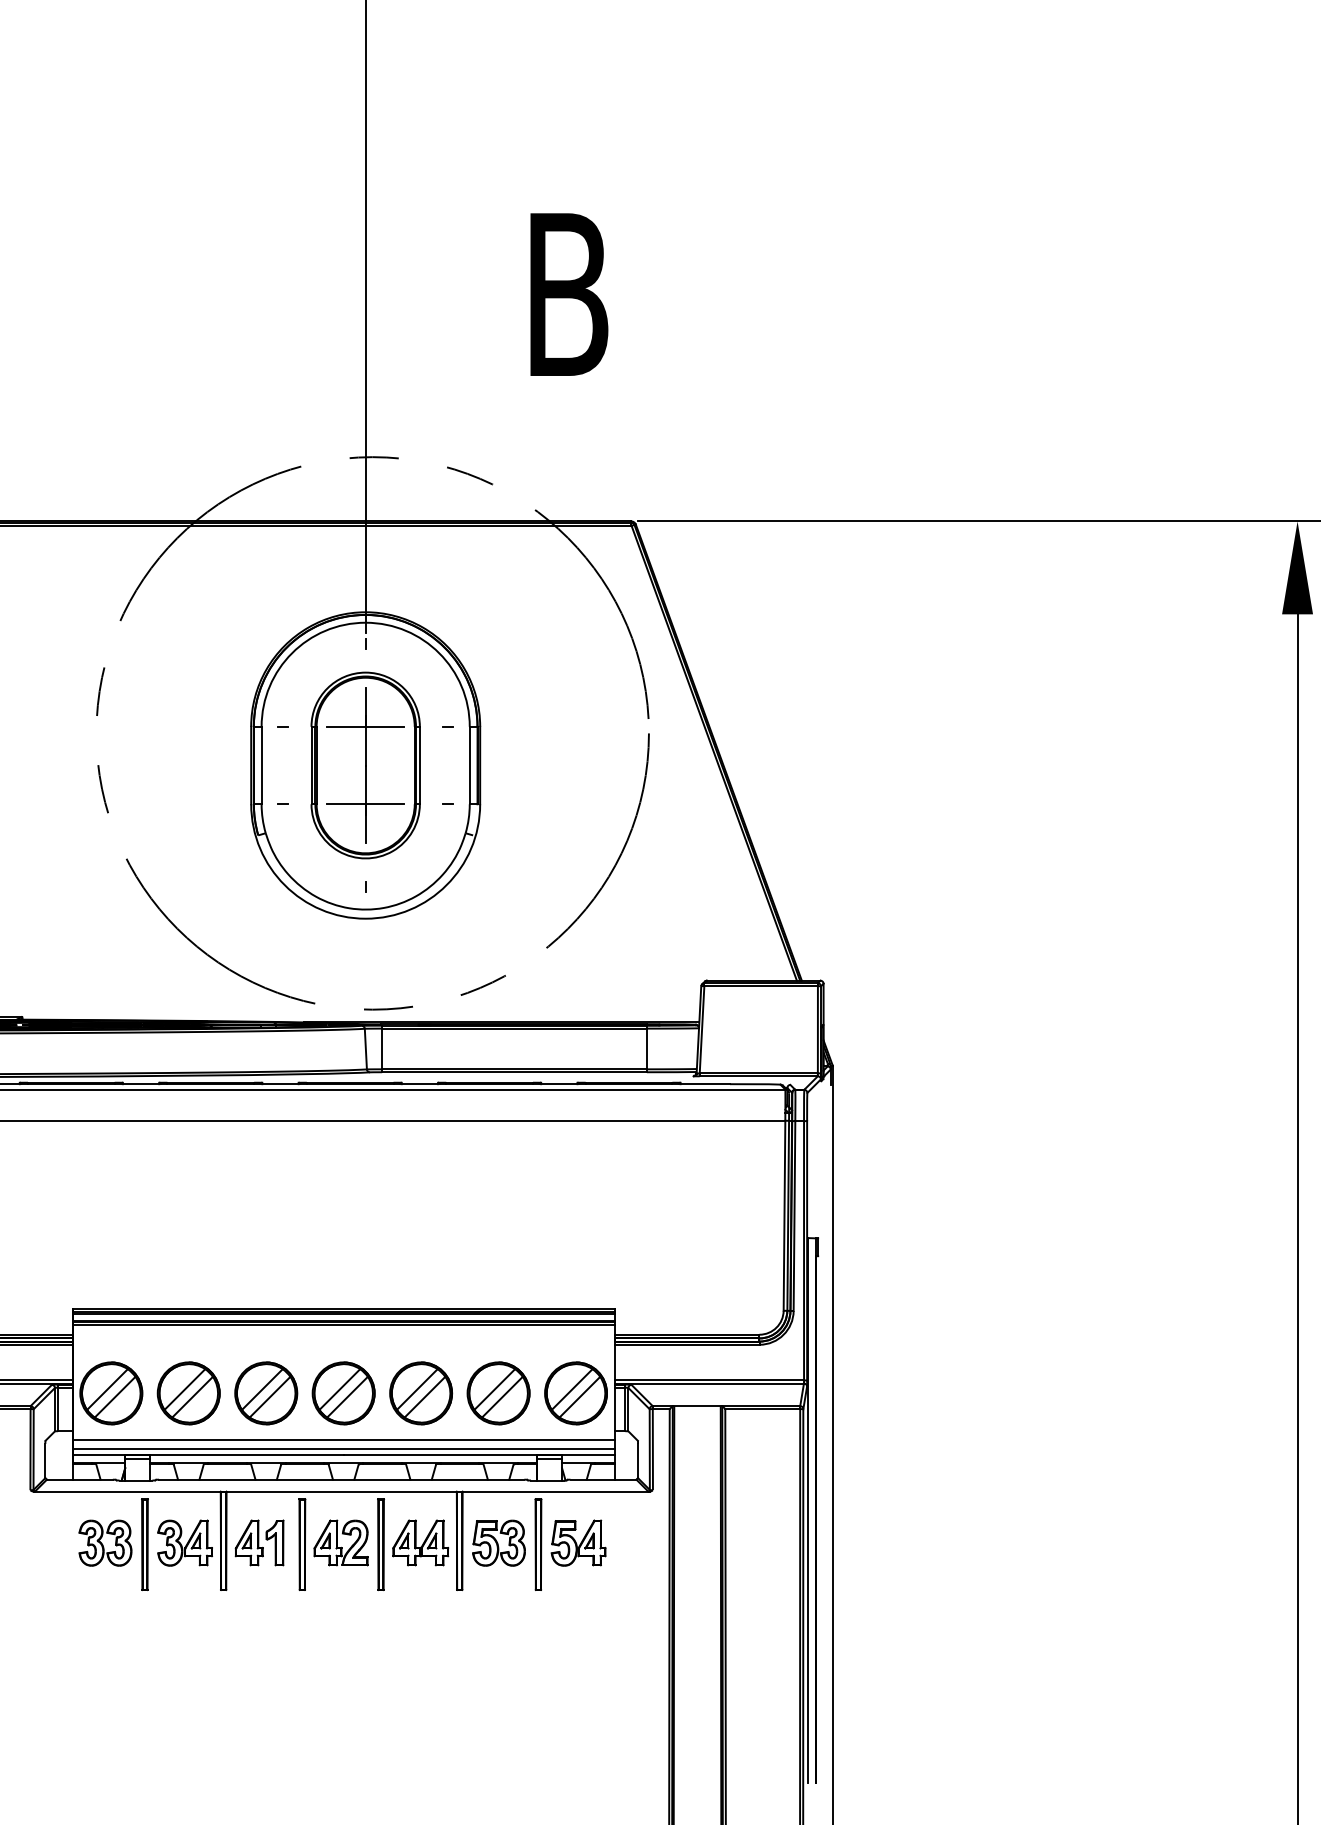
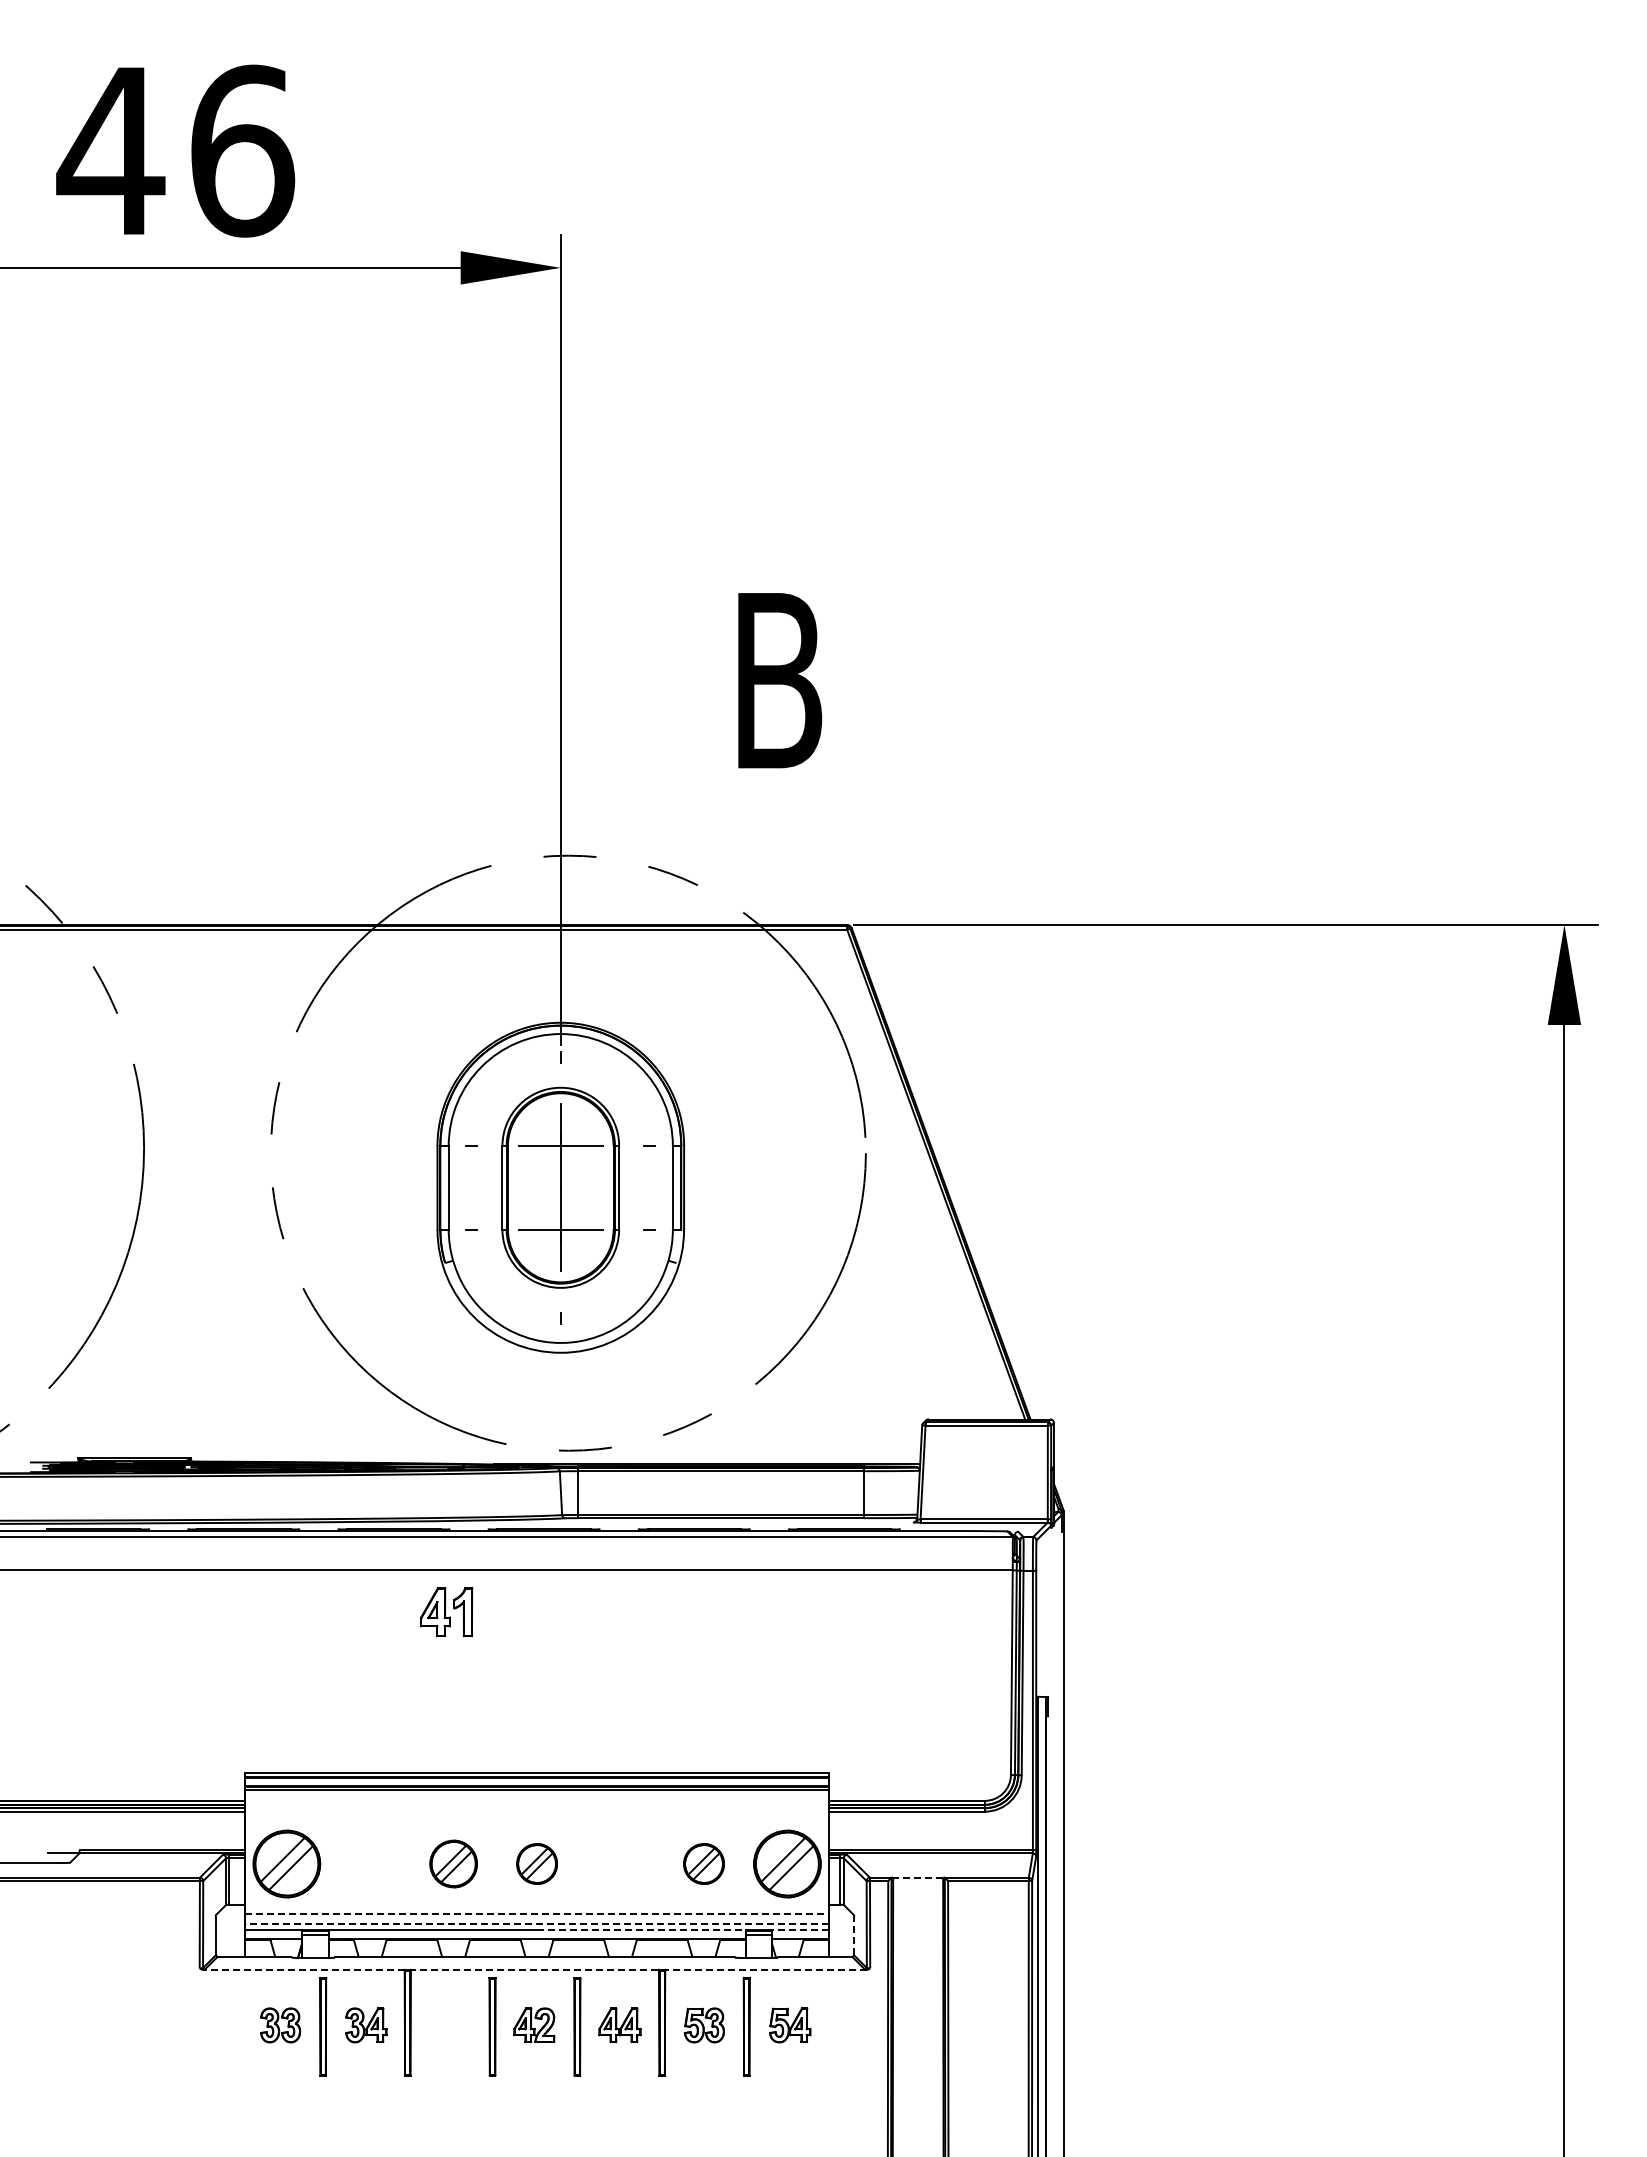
part: (188, 1392) -> (370, 1863), removed
part: (266, 1392) -> (453, 1863), size x0.7
part: (343, 1392) -> (536, 1863), size x0.6
part: (421, 1392) -> (620, 1863), removed
part: (498, 1392) -> (703, 1863), size x0.6
line: (696, 1405) -> (917, 1877), solid -> dashed
line: (344, 1440) -> (537, 1914), solid -> dashed
line: (344, 1449) -> (537, 1924), solid -> dashed
line: (440, 1455) -> (641, 1930), solid -> dashed
line: (588, 1455) -> (800, 1930), solid -> dashed
line: (638, 1460) -> (854, 1936), solid -> dashed
line: (341, 1491) -> (534, 1969), solid -> dashed
part: (105, 1543) -> (280, 2025), size x0.7
part: (185, 1543) -> (366, 2025), size x0.7
part: (259, 1543) -> (446, 1612), moved
part: (340, 1543) -> (533, 2025), size x0.7
part: (420, 1543) -> (619, 2025), size x0.7
part: (499, 1543) -> (704, 2025), size x0.7
part: (578, 1543) -> (790, 2025), size x0.7

